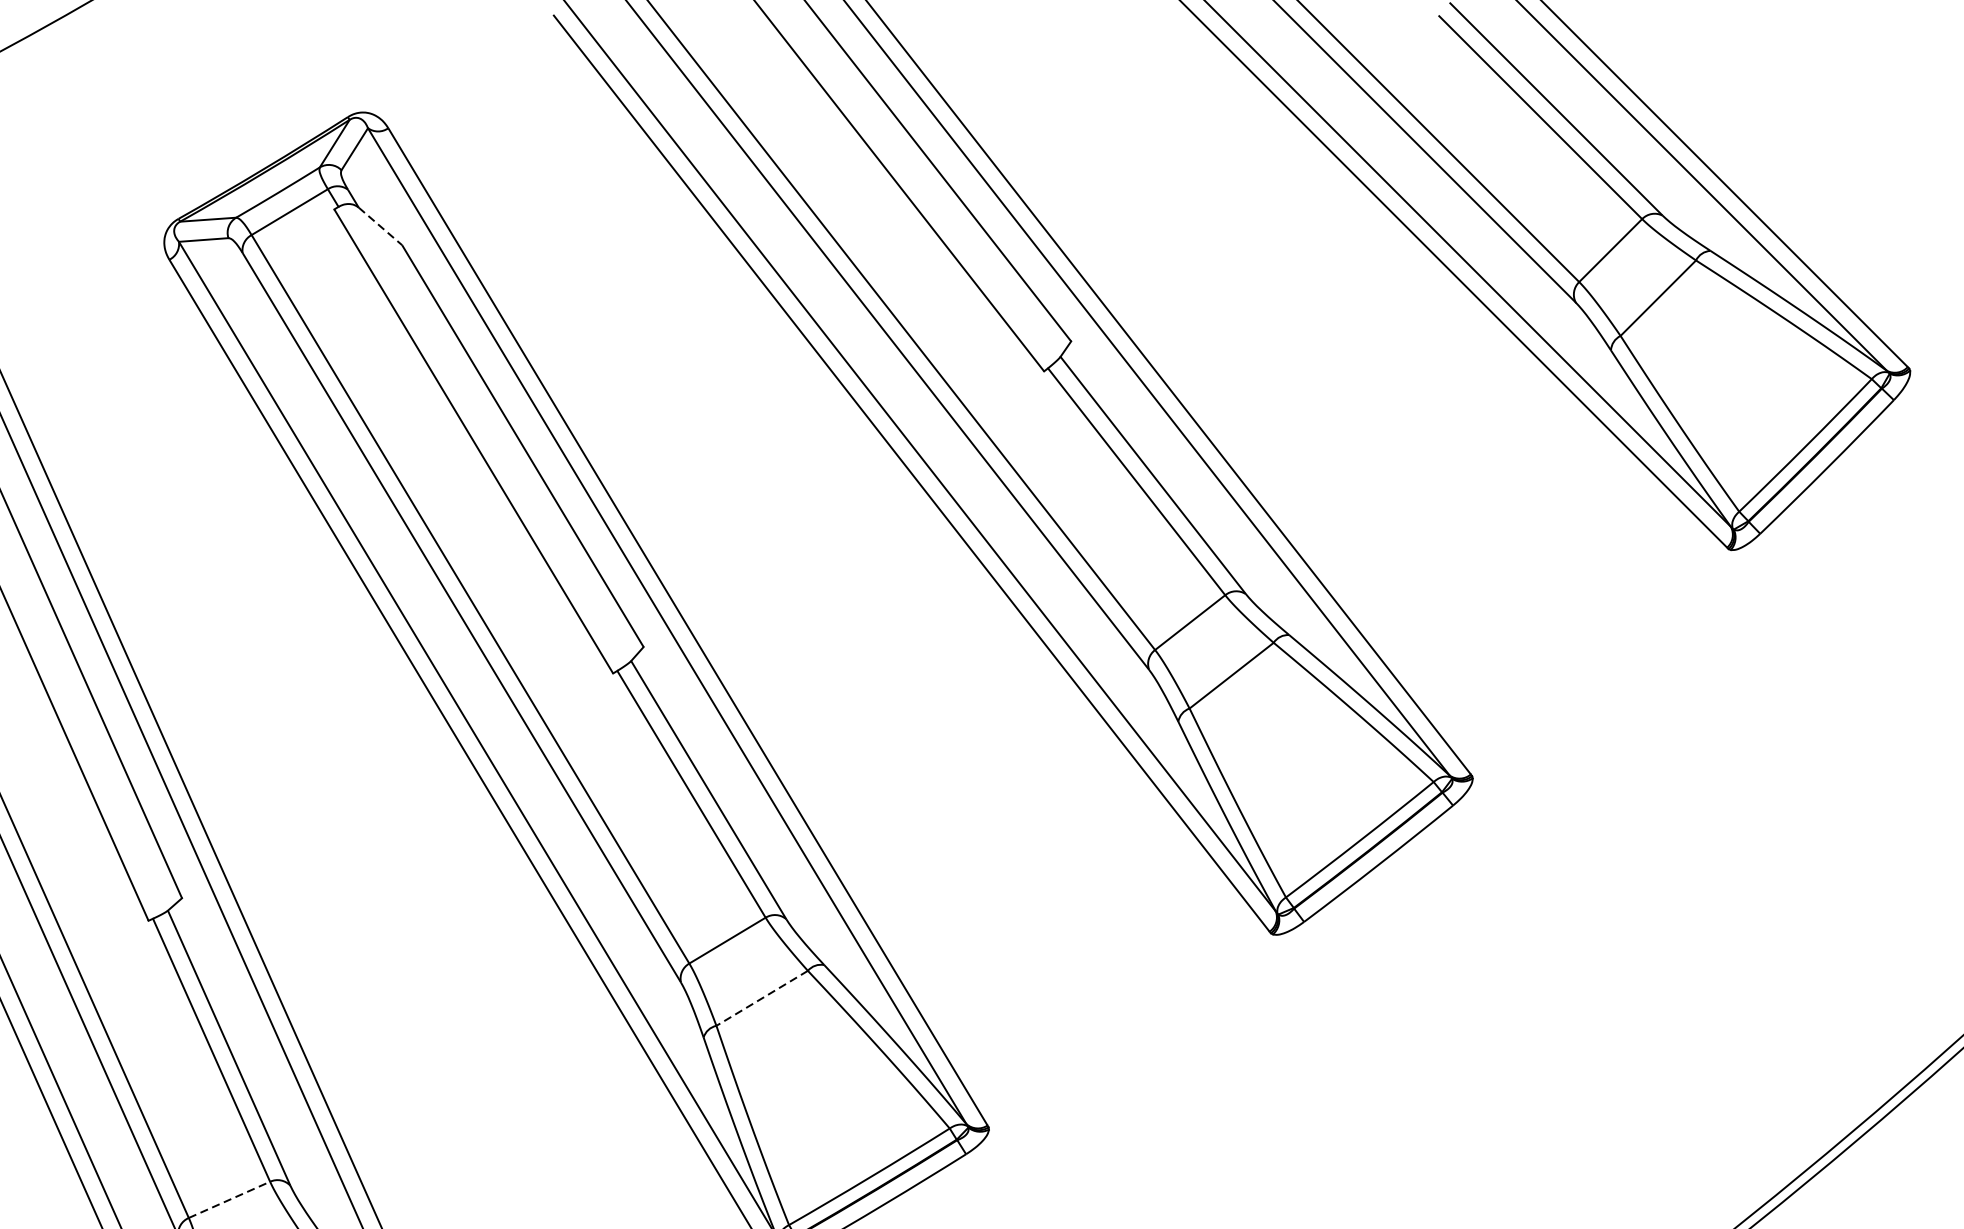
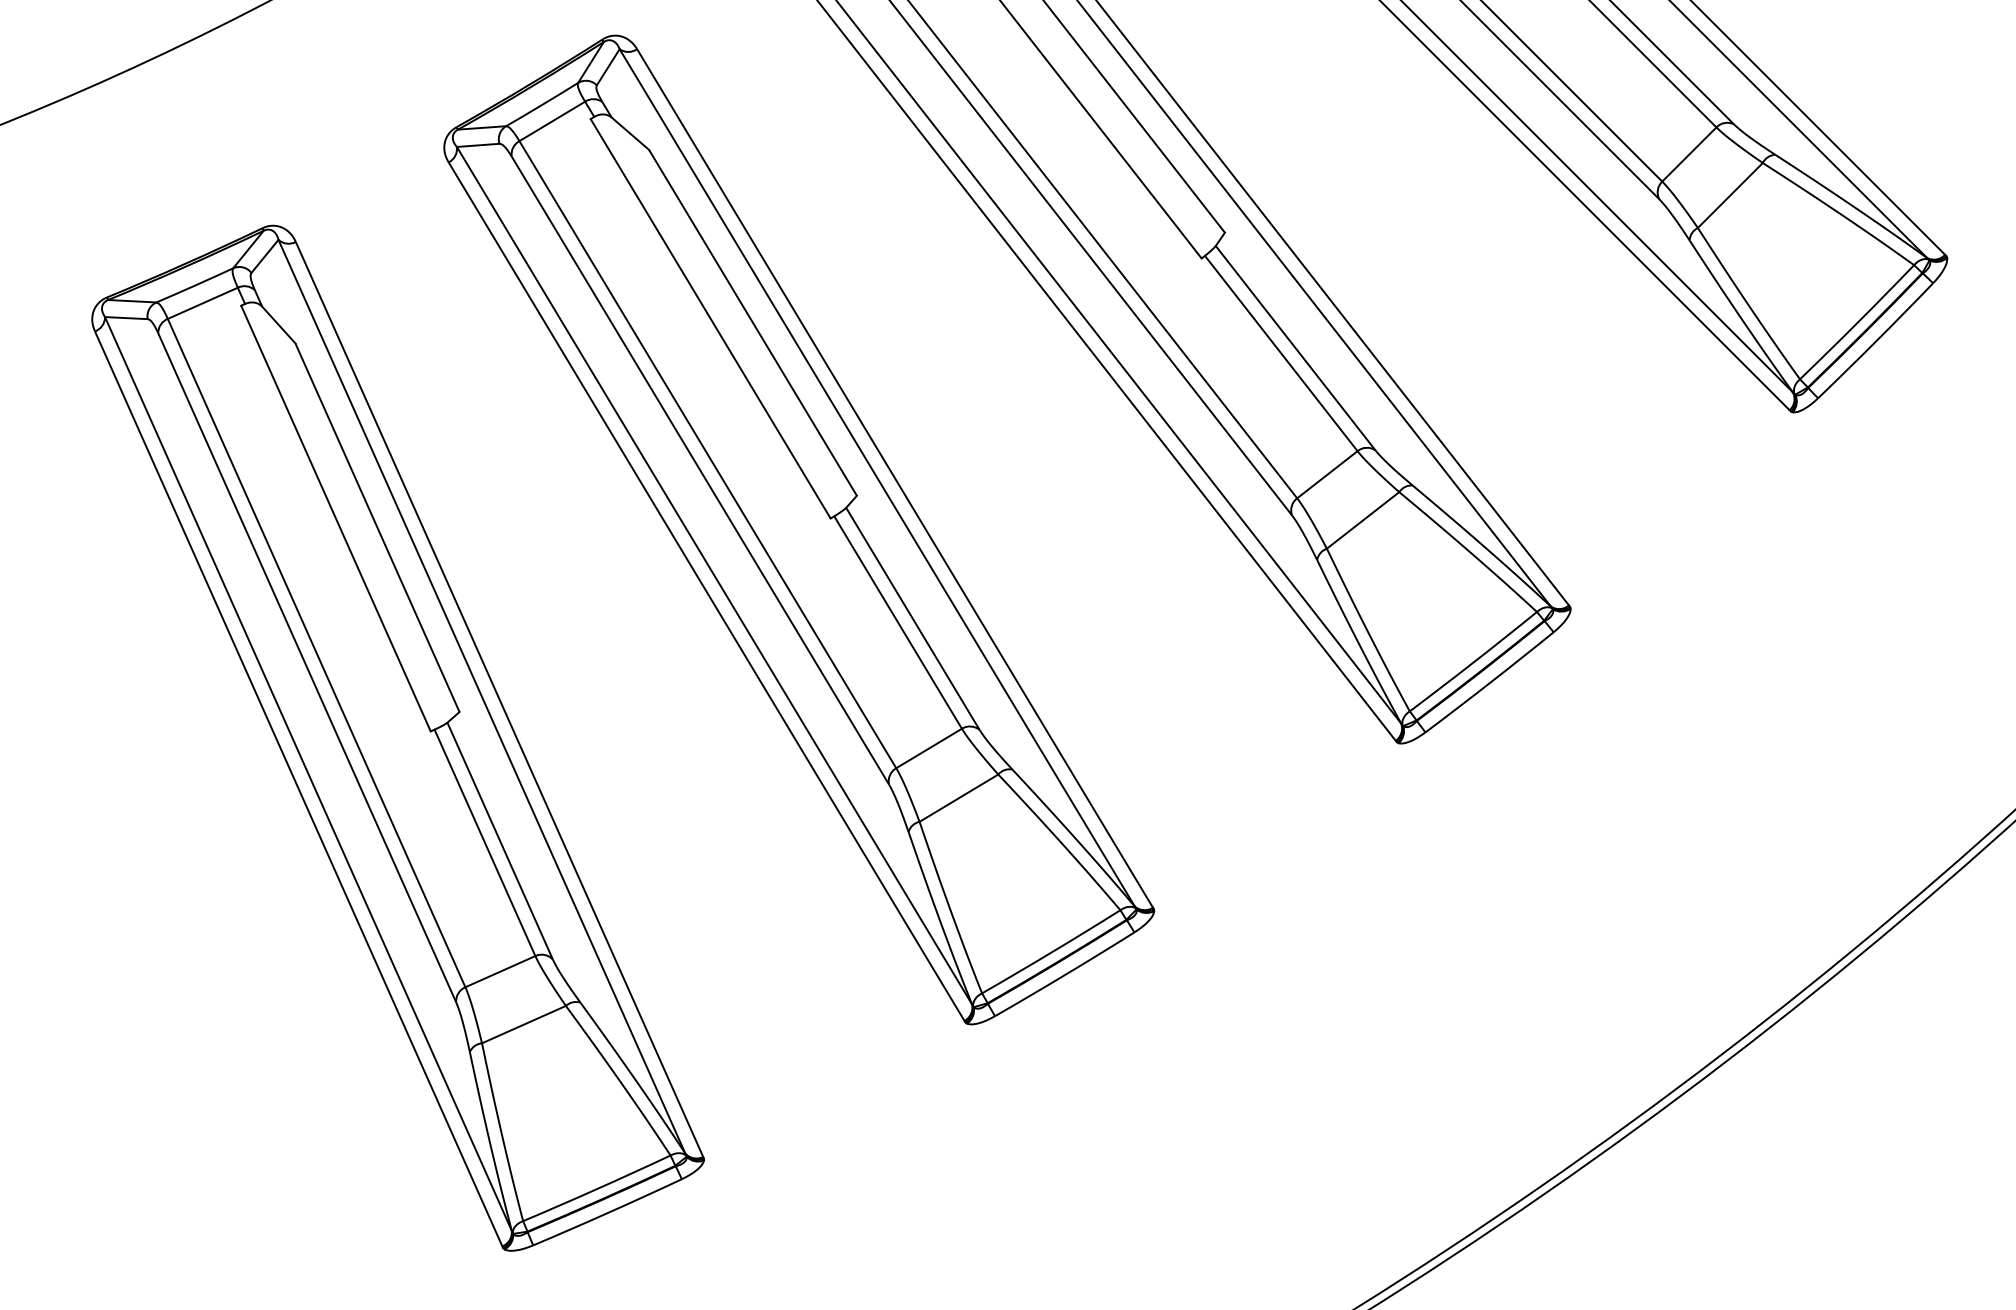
line: (380, 226) -> (630, 133), dashed -> solid
line: (761, 998) -> (958, 798), dashed -> solid
line: (229, 1199) -> (500, 971), dashed -> solid

